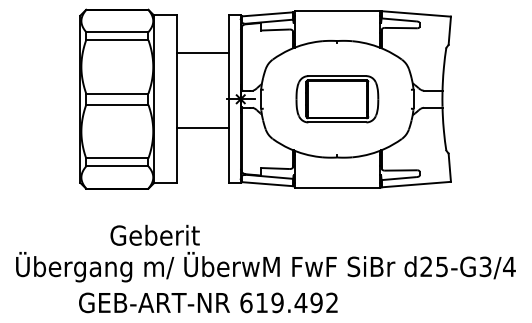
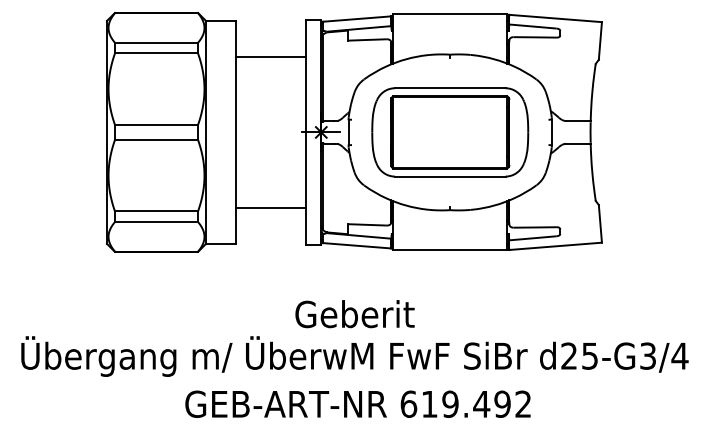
line: (202, 52) -> (270, 56), moved
part: (337, 99) -> (450, 132), size x1.43
line: (202, 127) -> (270, 208), moved
text: (154, 235) -> (354, 314), moved
text: (207, 302) -> (357, 403), moved

